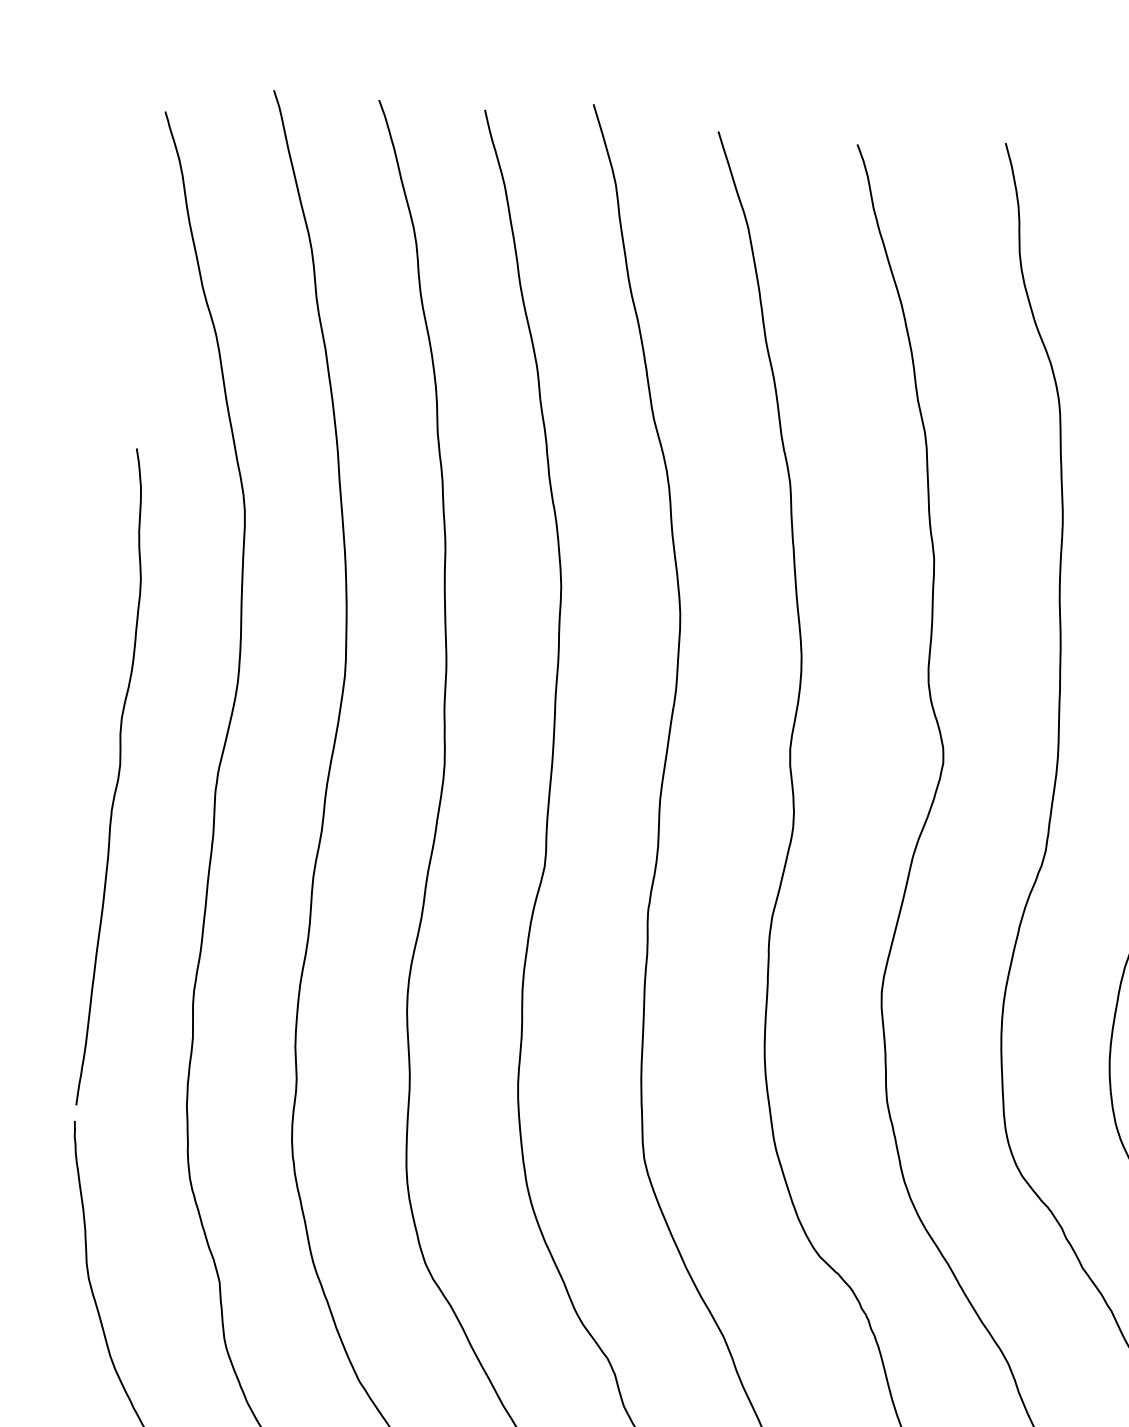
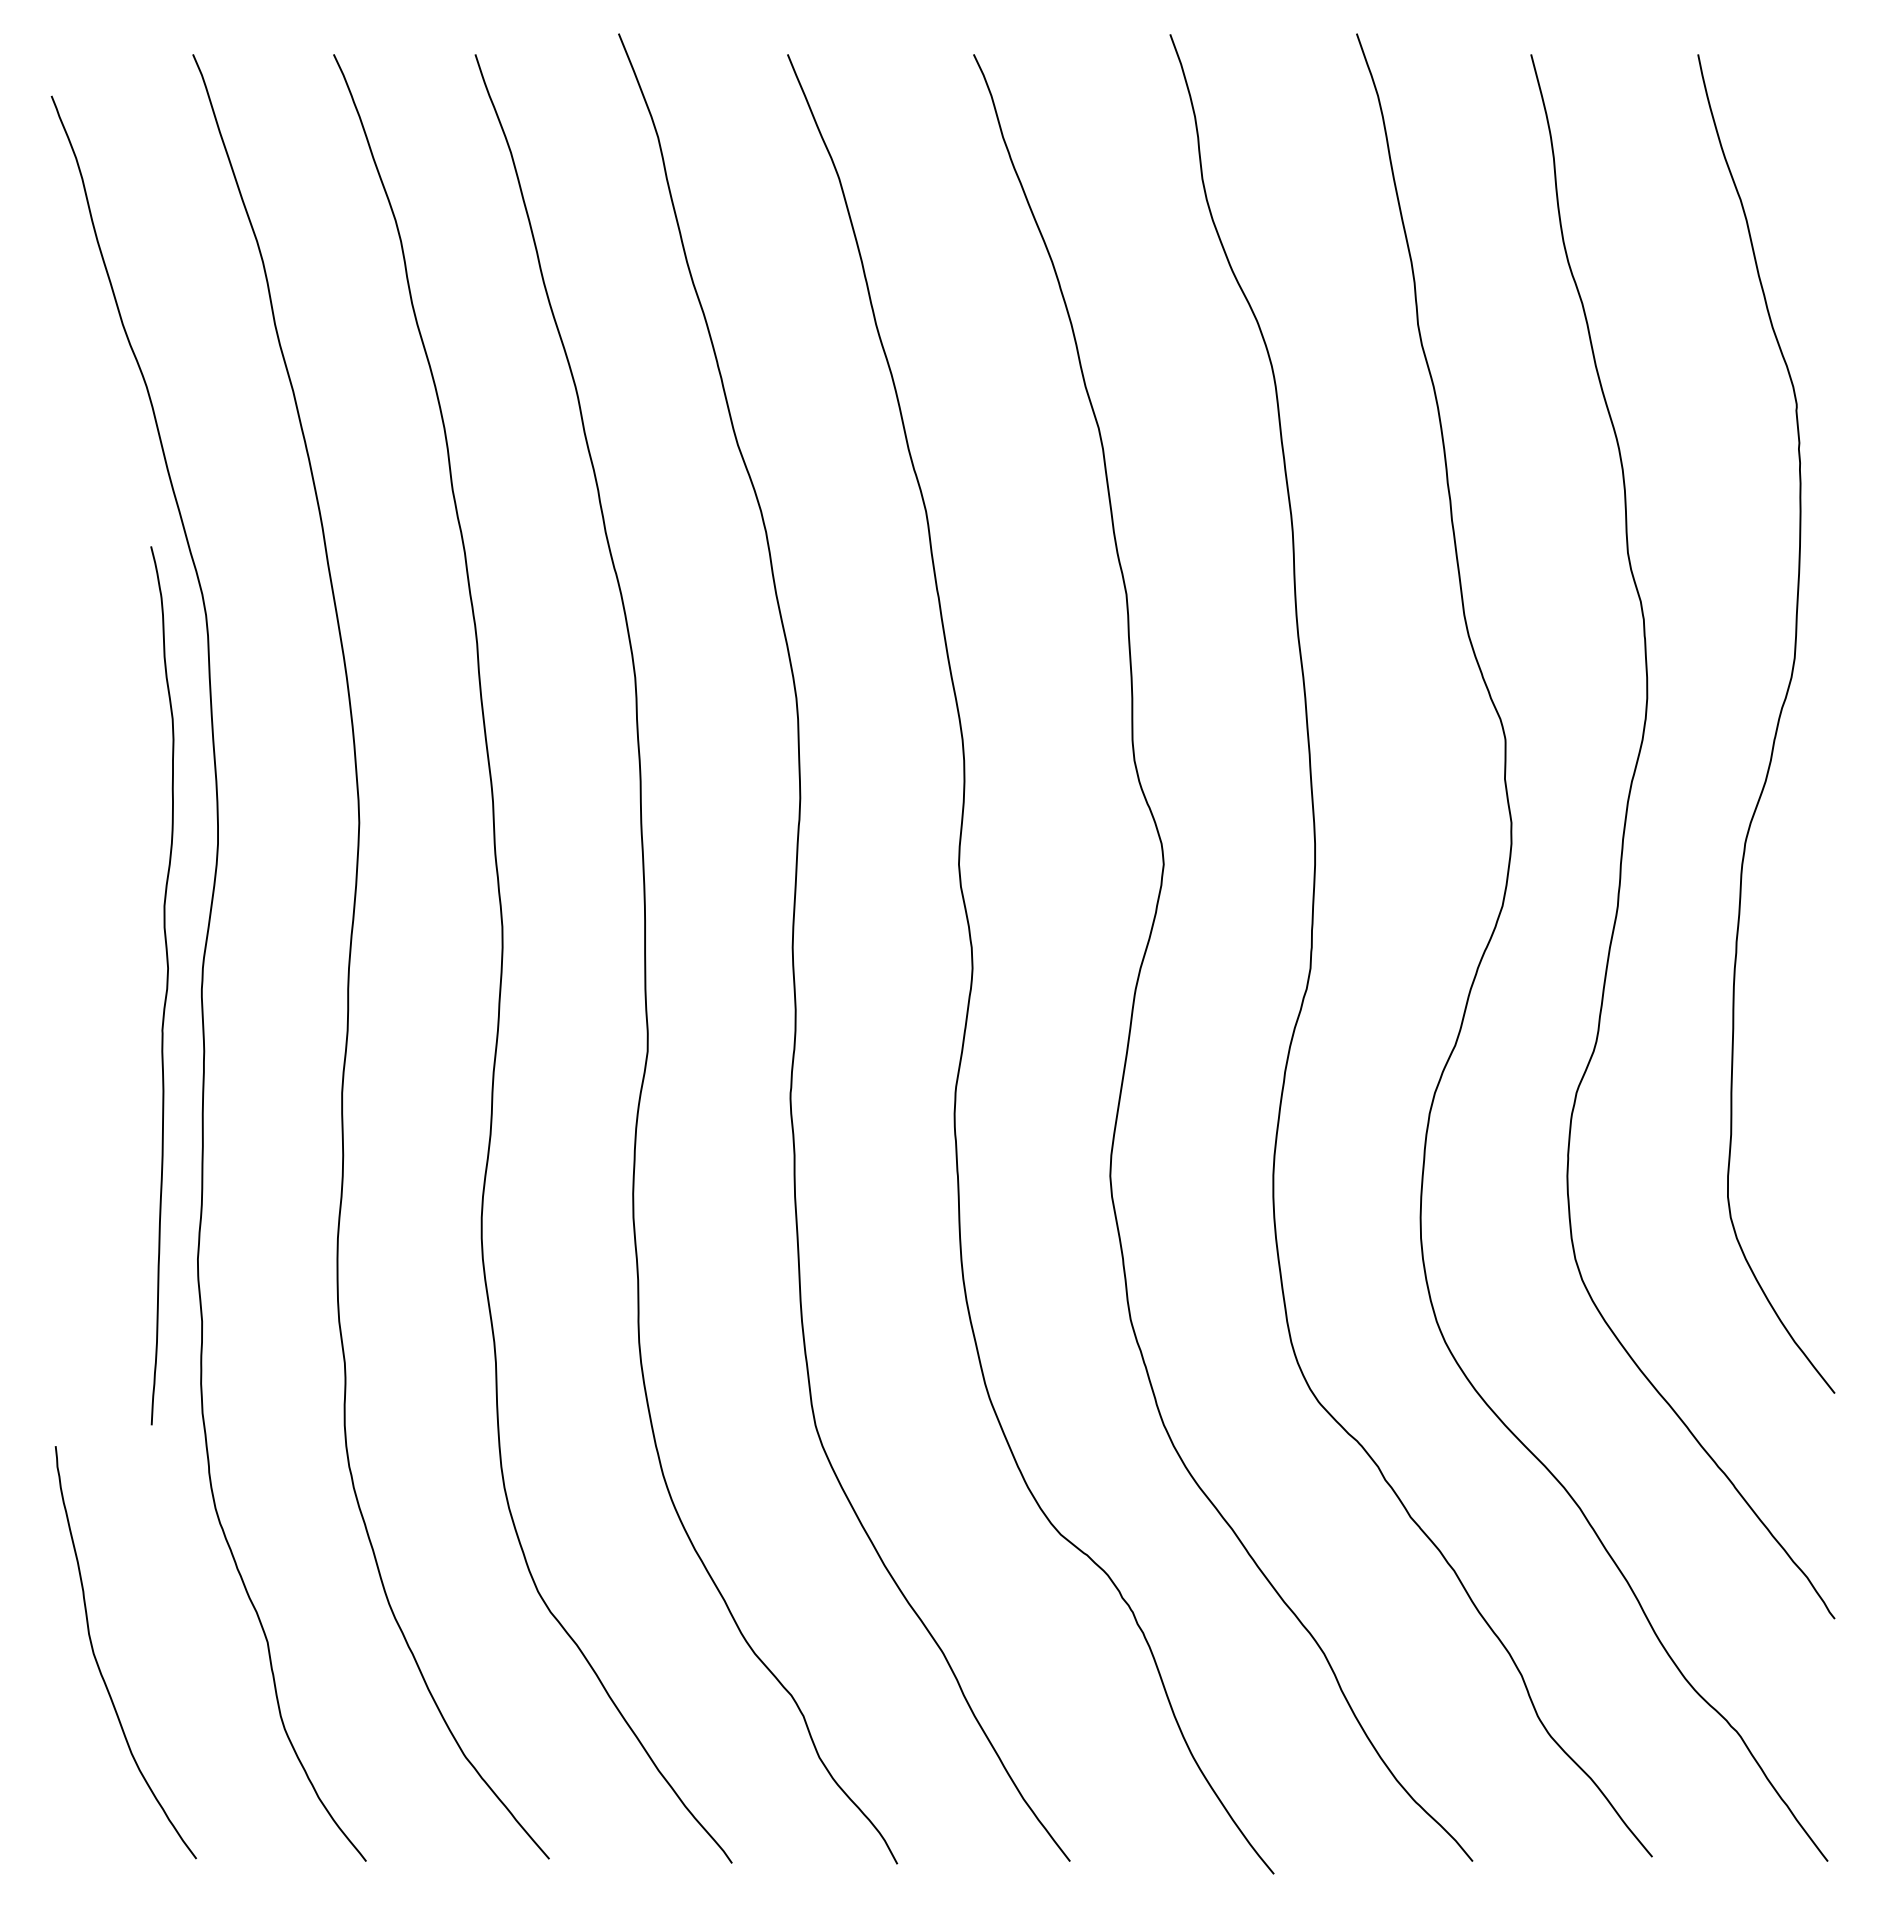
curve: (117, 777) -> (166, 985), moved

